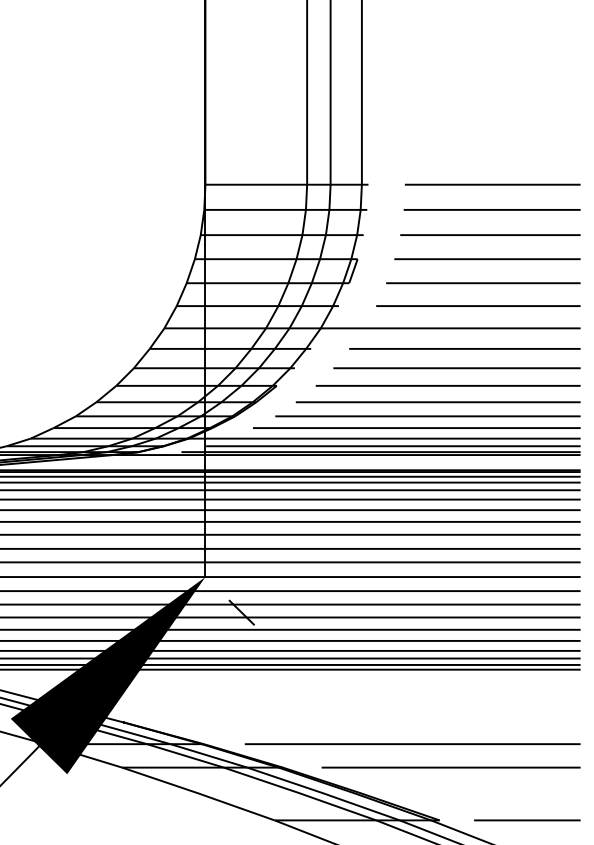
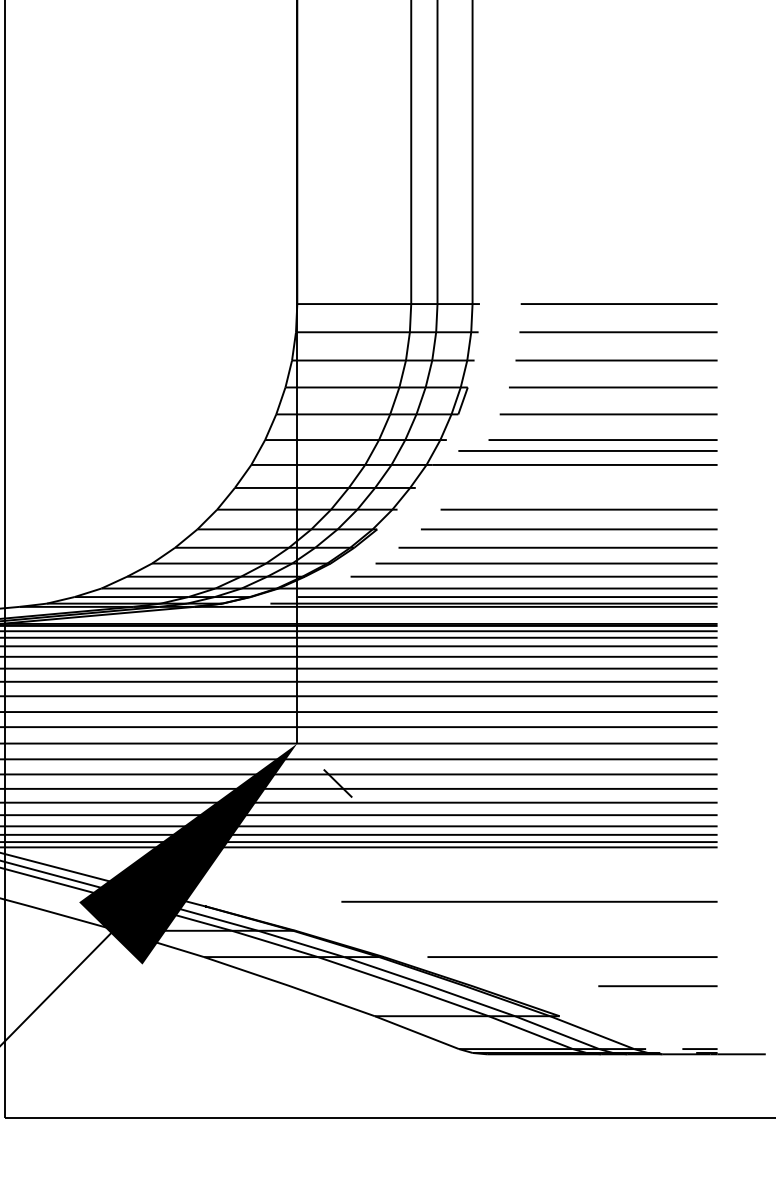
line: (464, 348) -> (587, 450), moved
line: (412, 743) -> (529, 901), moved
line: (526, 820) -> (657, 986), moved

